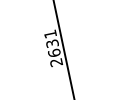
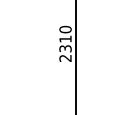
text: (52, 42) -> (65, 38), 2631 -> 2310

